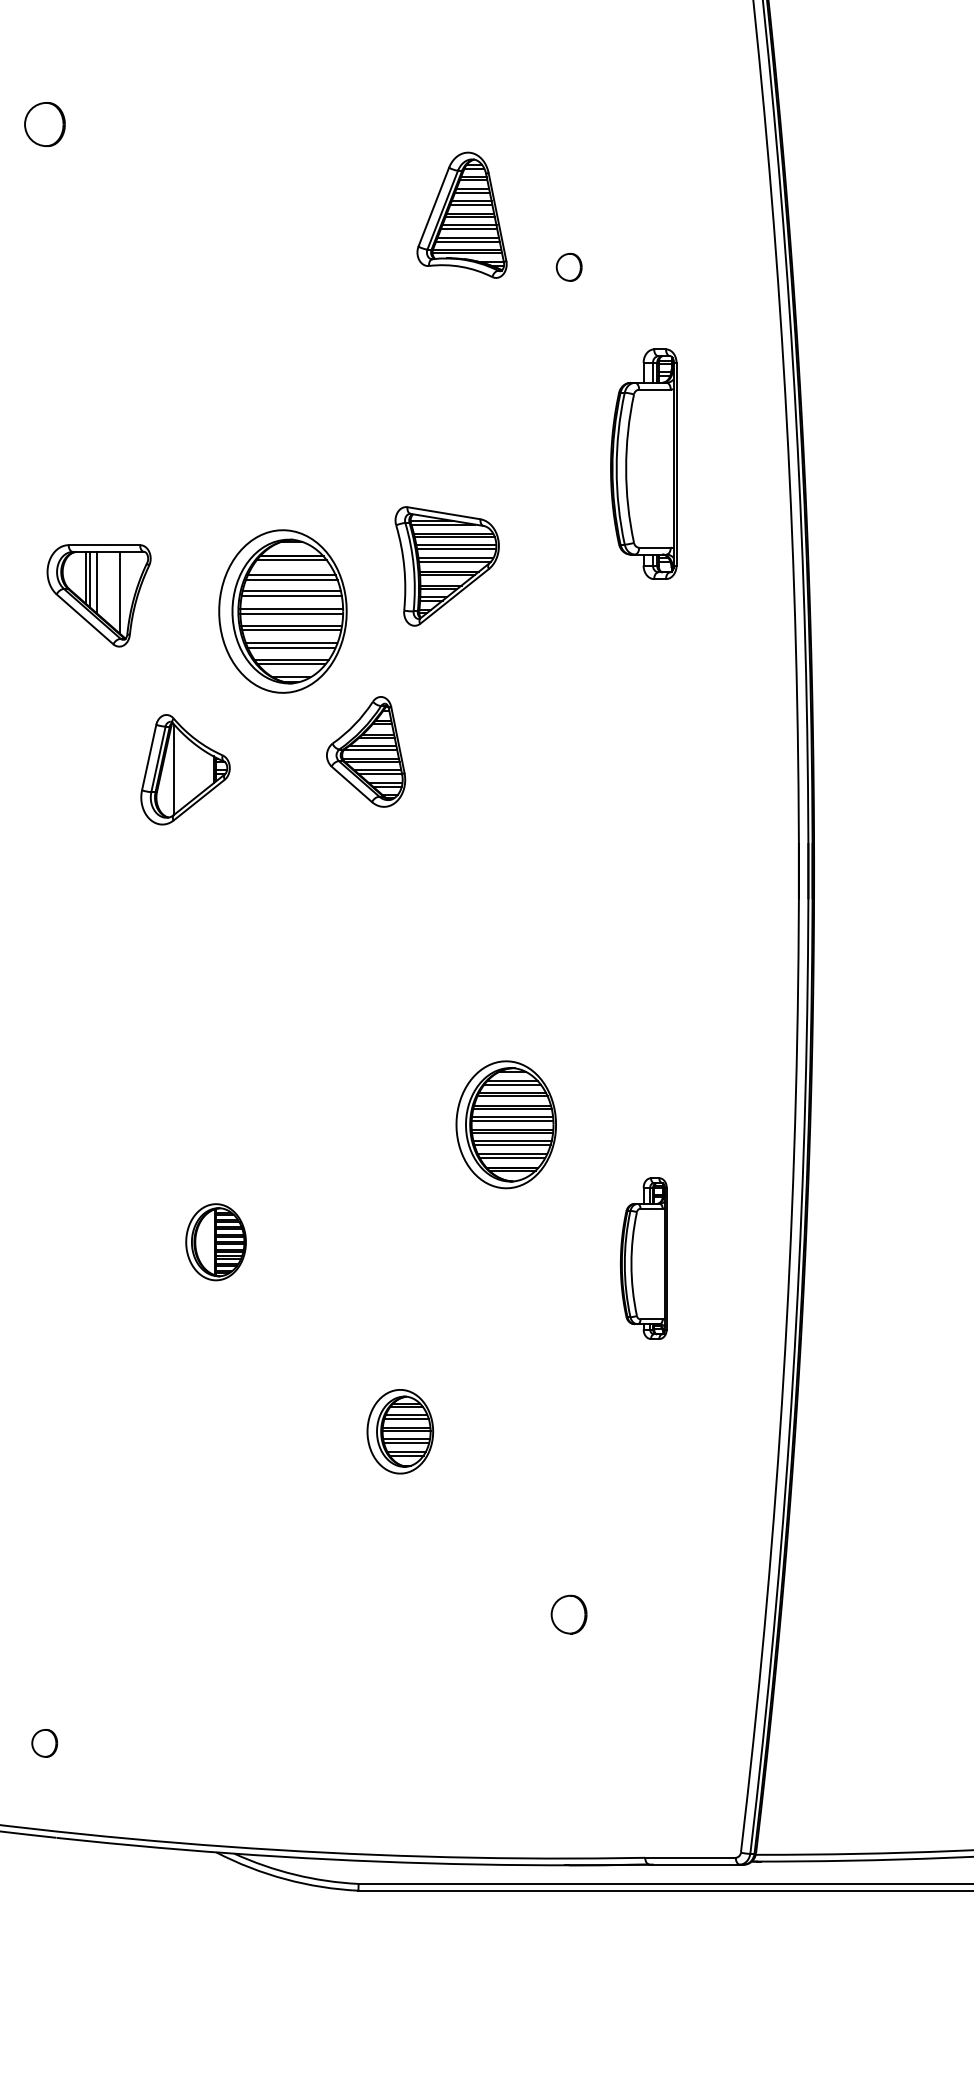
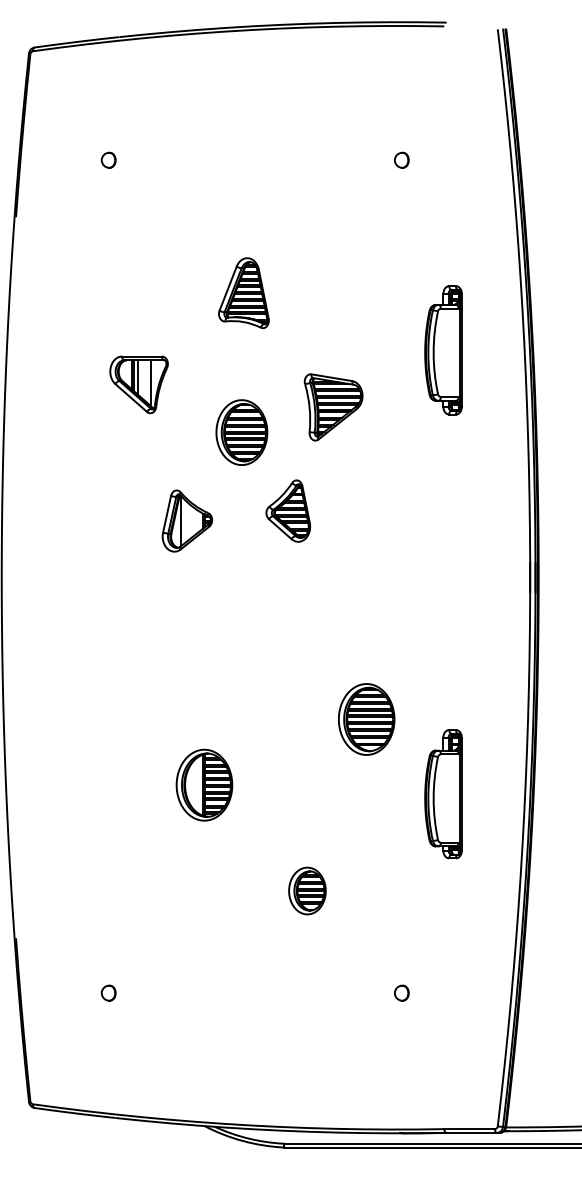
part: (44, 122) -> (108, 159), size x0.62
part: (461, 215) -> (243, 293), moved
part: (568, 265) -> (401, 159), moved
part: (98, 595) -> (138, 384), moved
part: (282, 611) -> (241, 432), size x0.71
part: (216, 1241) -> (204, 784), size x1.67
part: (643, 1259) -> (443, 794), size x1.43
part: (568, 1613) -> (401, 992), size x0.71
part: (44, 1742) -> (108, 992), moved

